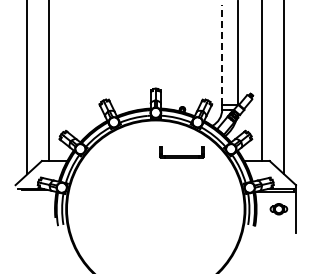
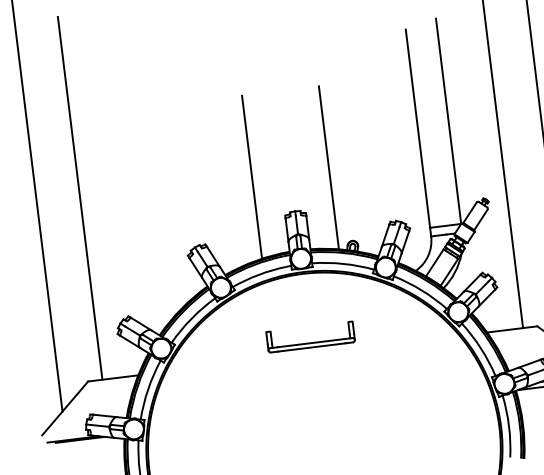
line: (222, 54) -> (418, 127), dashed -> solid
line: (136, 68) -> (252, 176), added
line: (175, 68) -> (329, 166), added
part: (181, 152) -> (310, 337), moved

